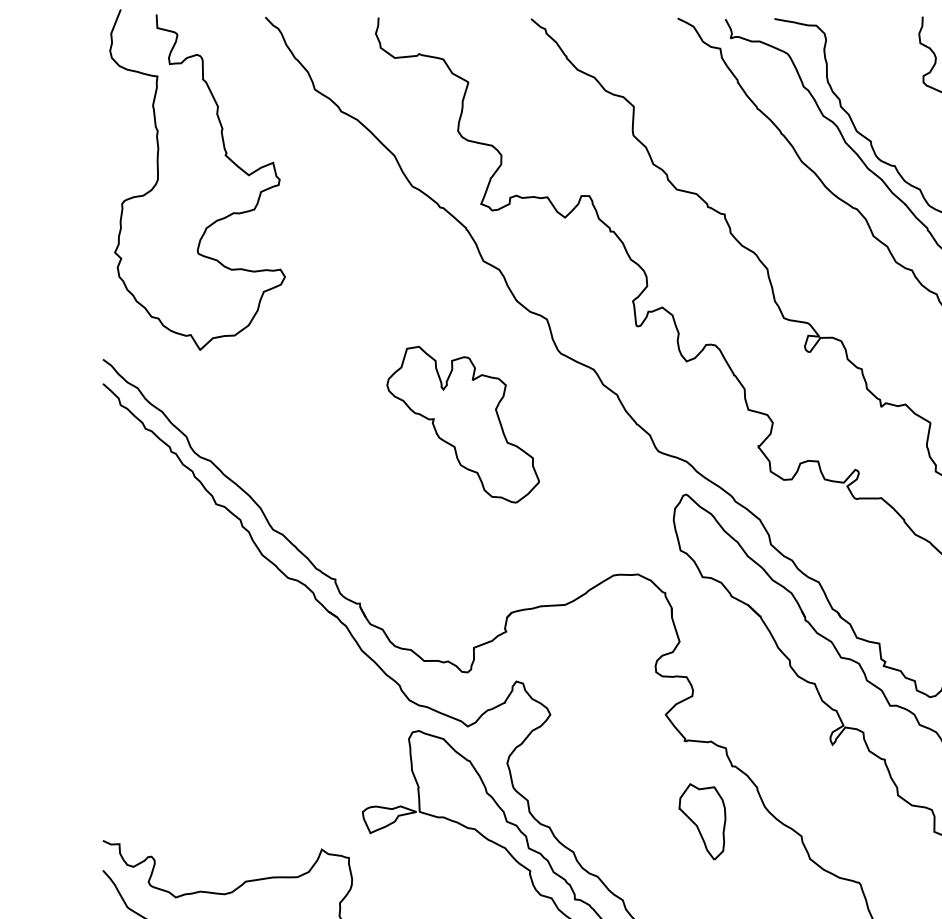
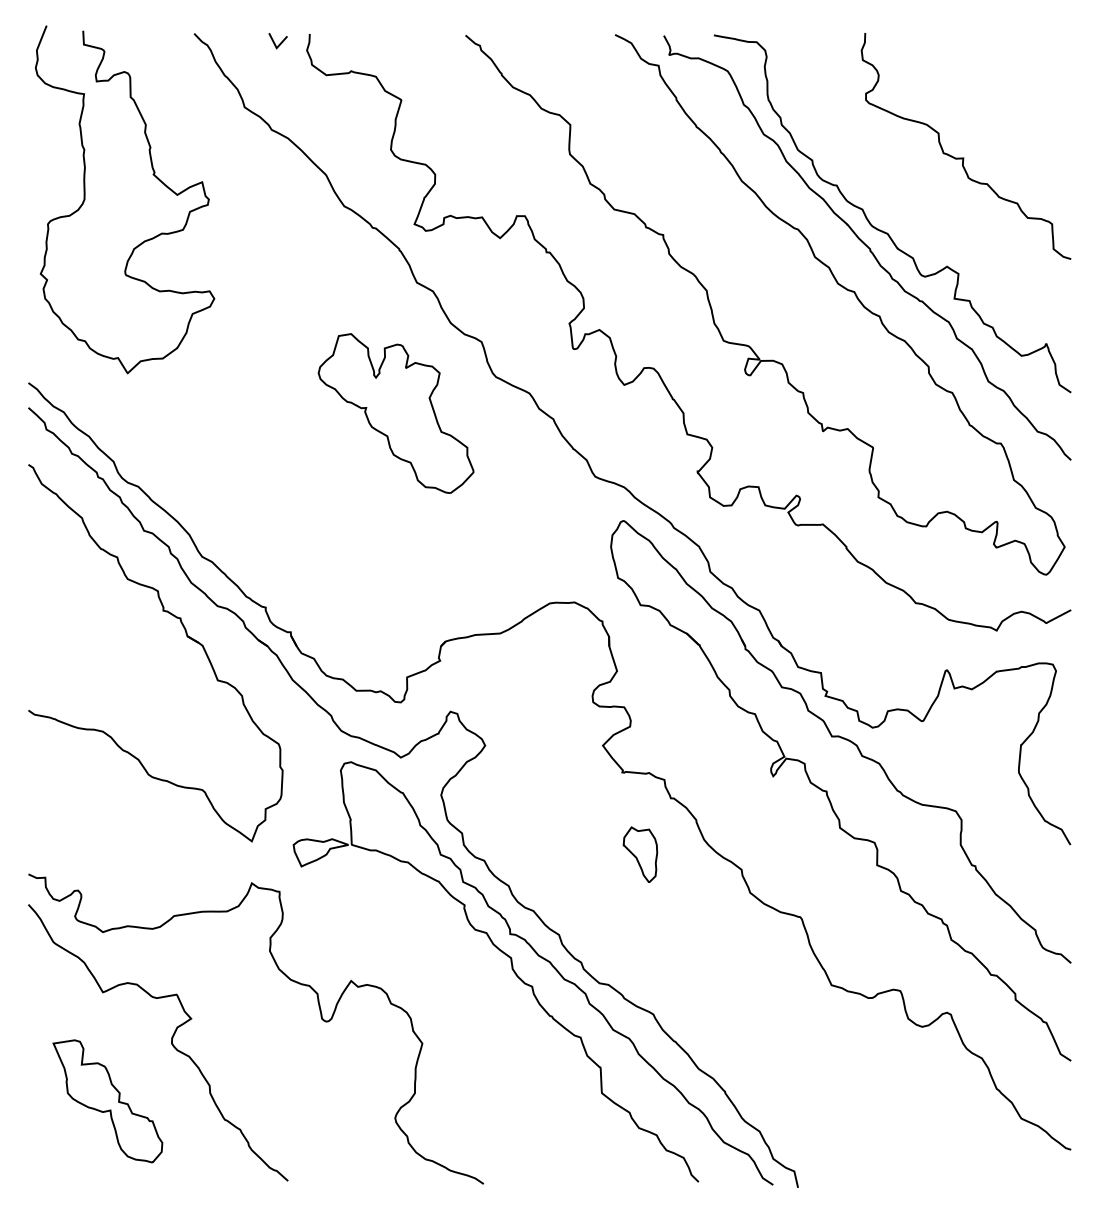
line: (344, 26) -> (275, 43), added
part: (462, 424) -> (395, 413), moved
part: (257, 607) -> (186, 636), added
part: (702, 821) -> (640, 854), size x0.71

